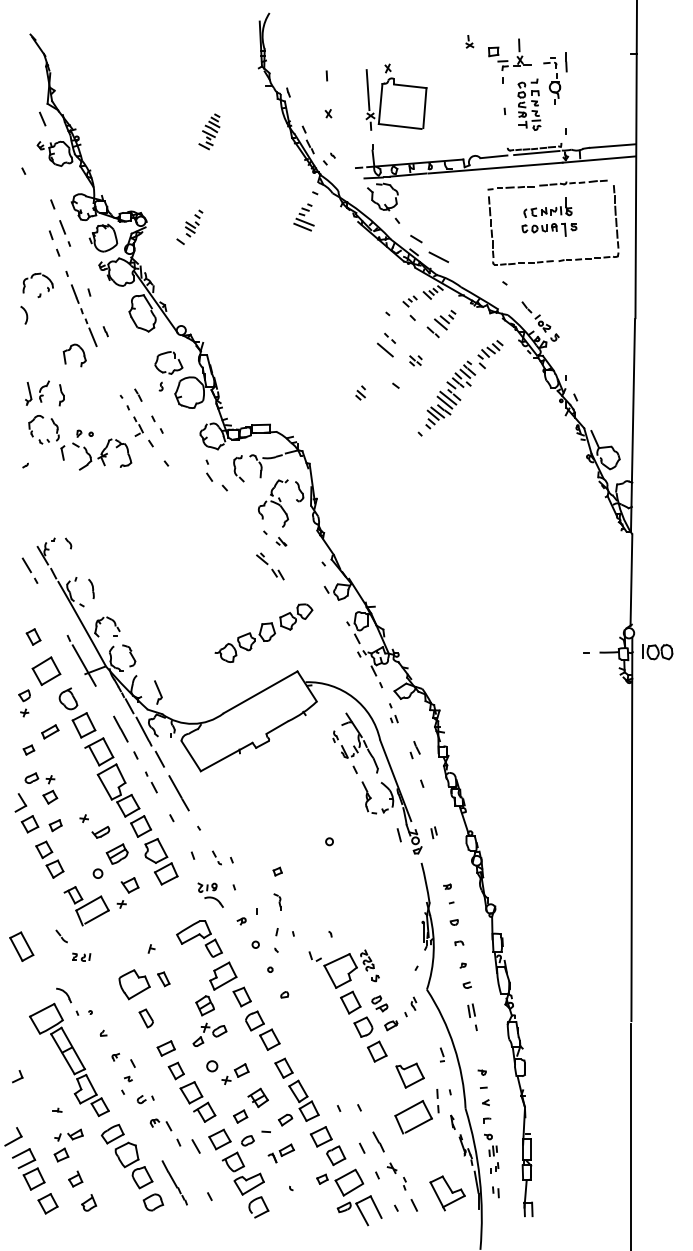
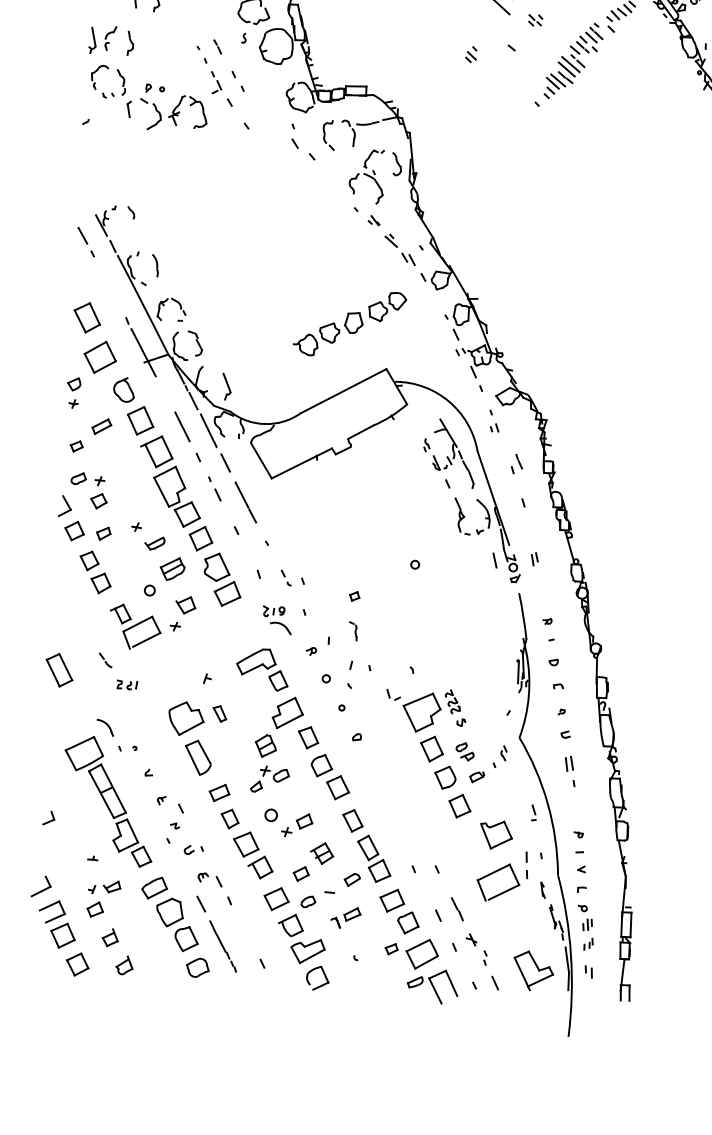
part: (270, 566) -> (400, 249), moved
part: (33, 636) -> (87, 317), size x1.67
part: (146, 1018) -> (198, 757), size x1.67
line: (195, 1146) -> (200, 904), moved

